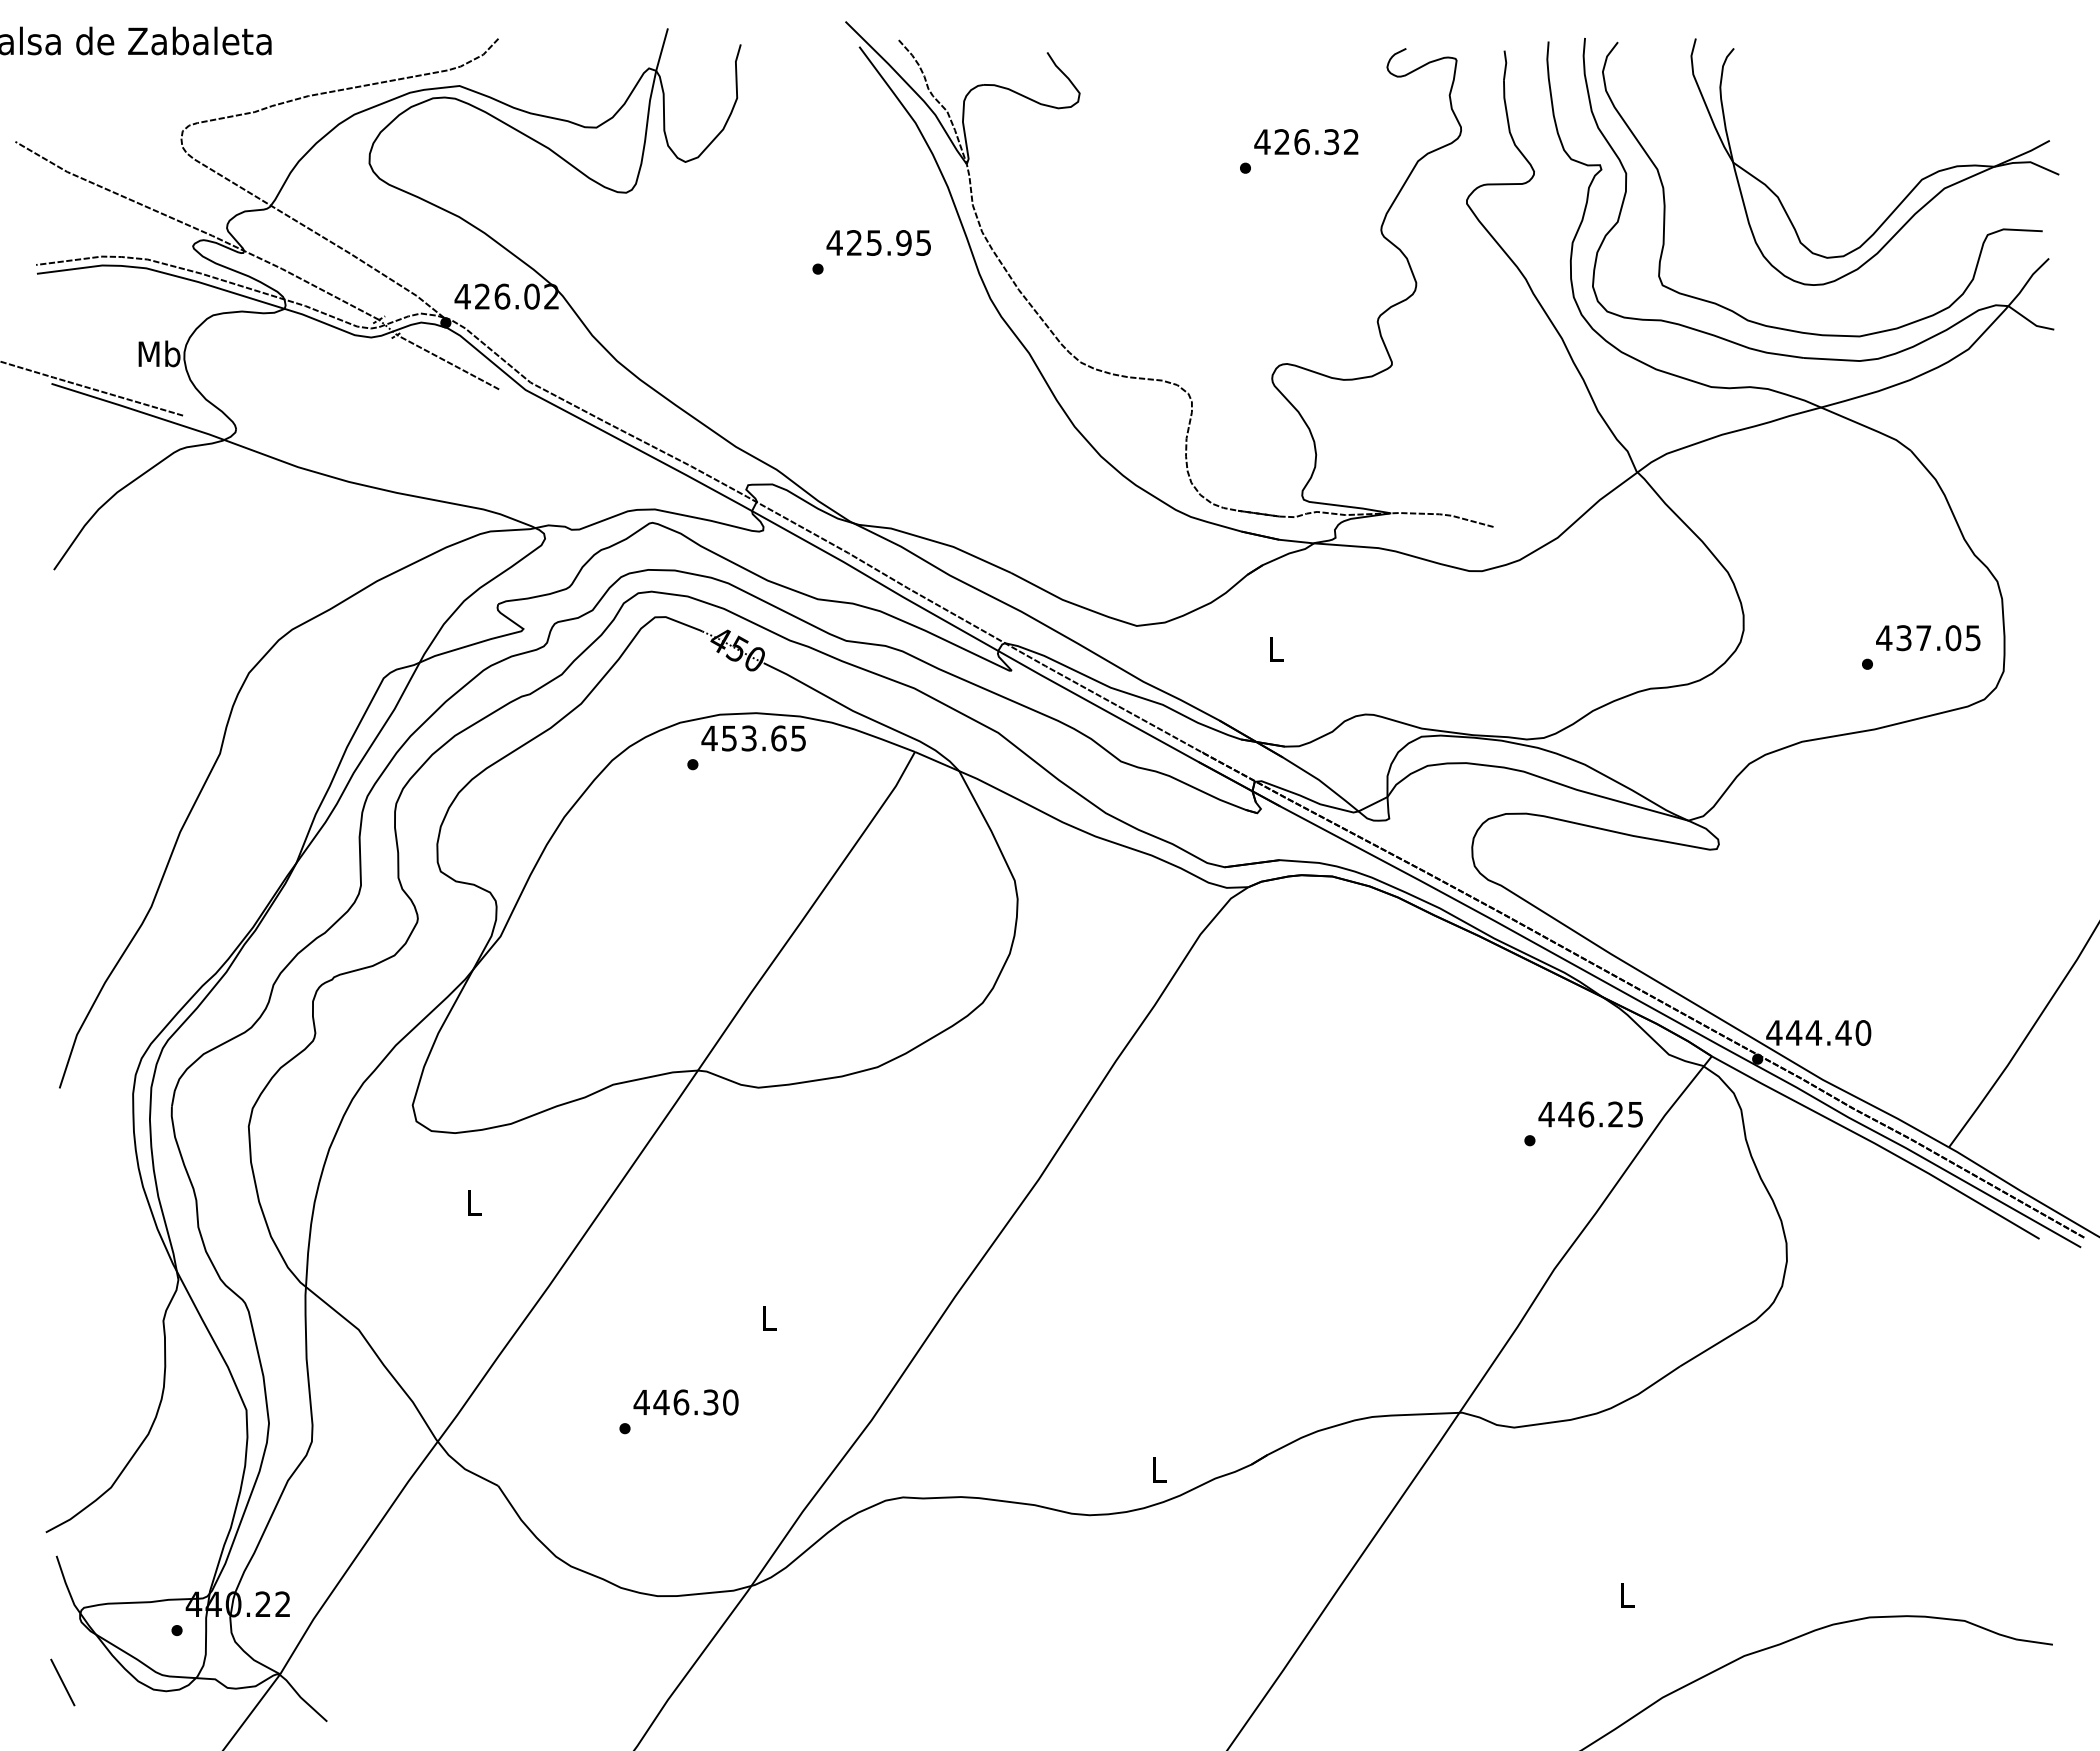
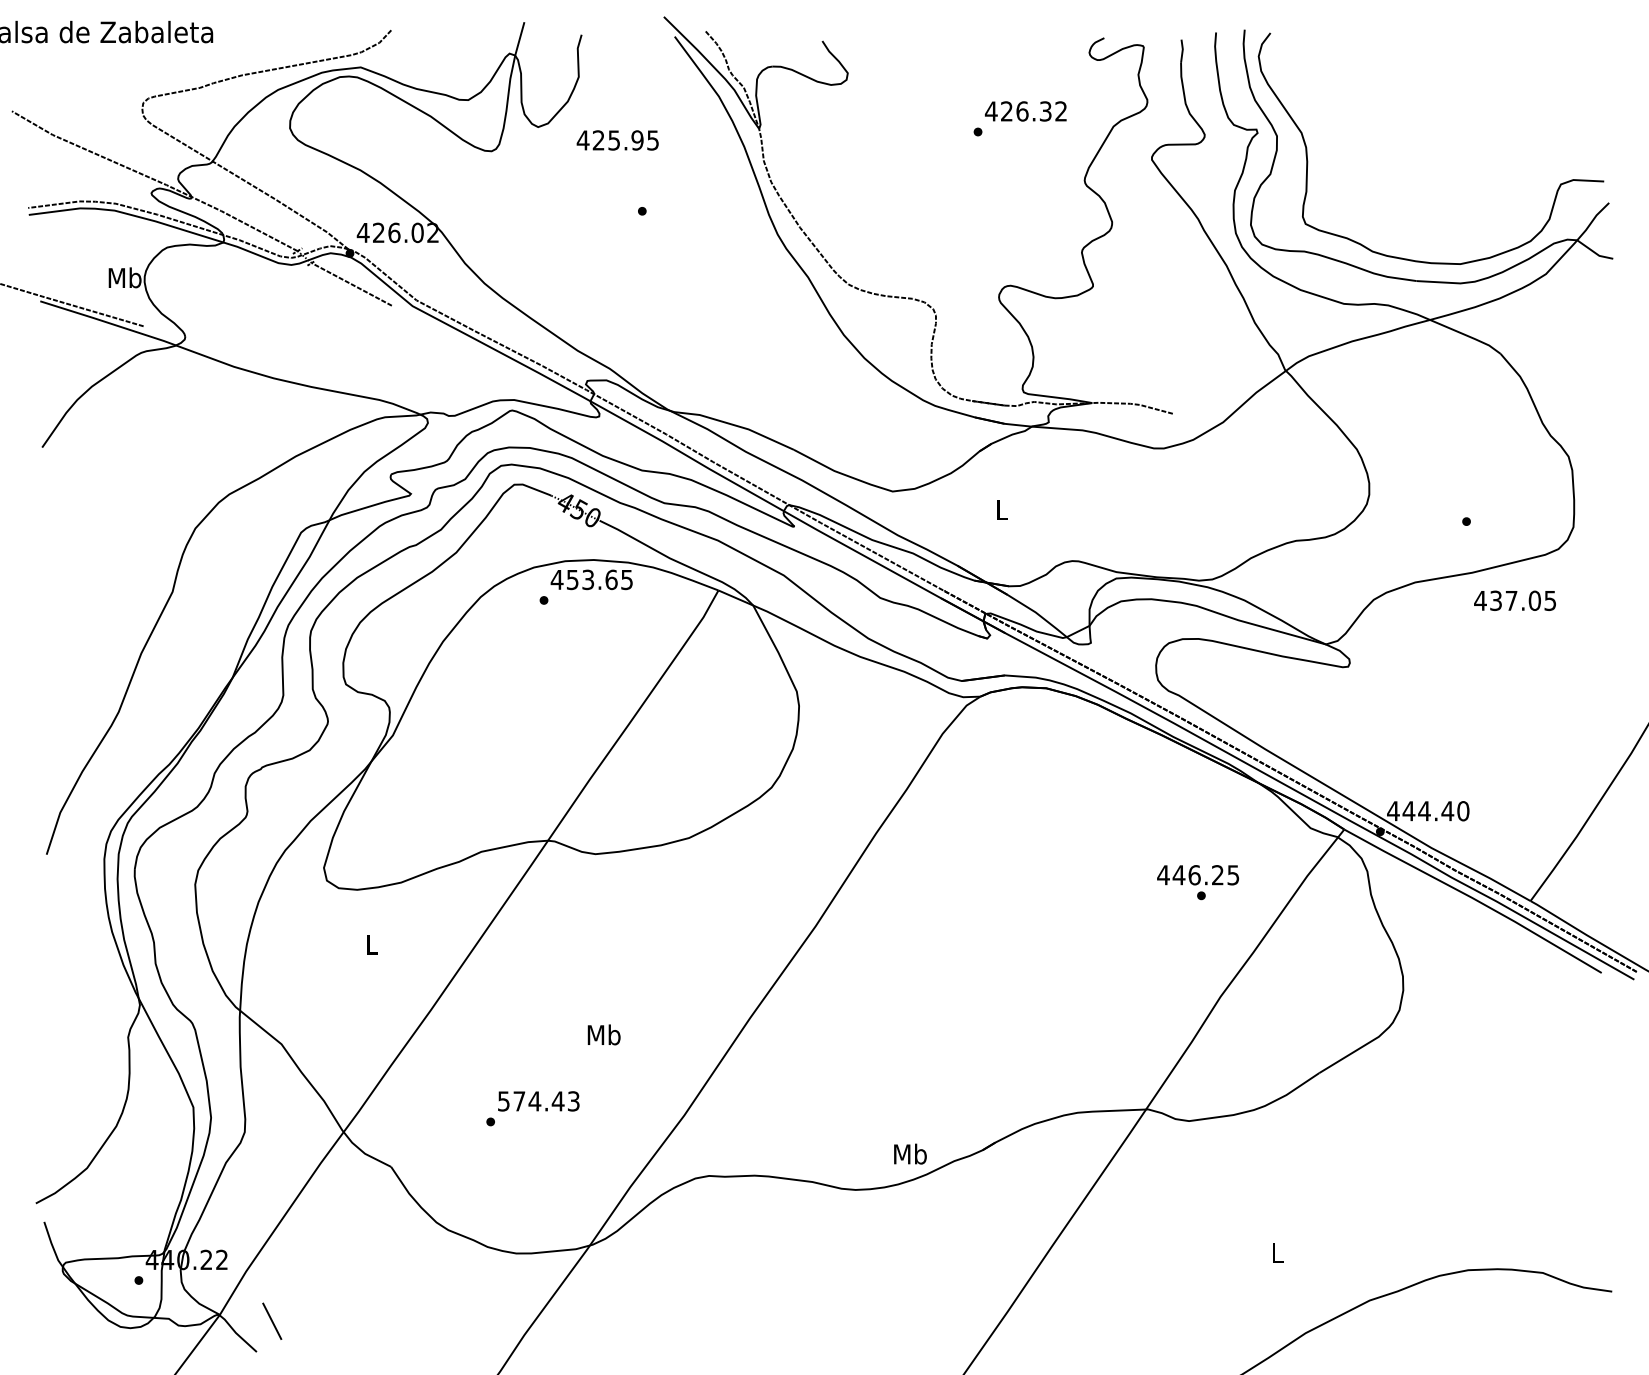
part: (1911, 189) -> (1501, 148), removed
text: (878, 242) -> (617, 140), moved
text: (1928, 638) -> (1515, 601), moved
text: (1590, 1114) -> (1197, 875), moved
text: (769, 1317) -> (604, 1034), L -> Mb
text: (685, 1402) -> (538, 1101), 446.30 -> 574.43
text: (1159, 1469) -> (910, 1154), L -> Mb
line: (62, 1682) -> (271, 1321), moved

